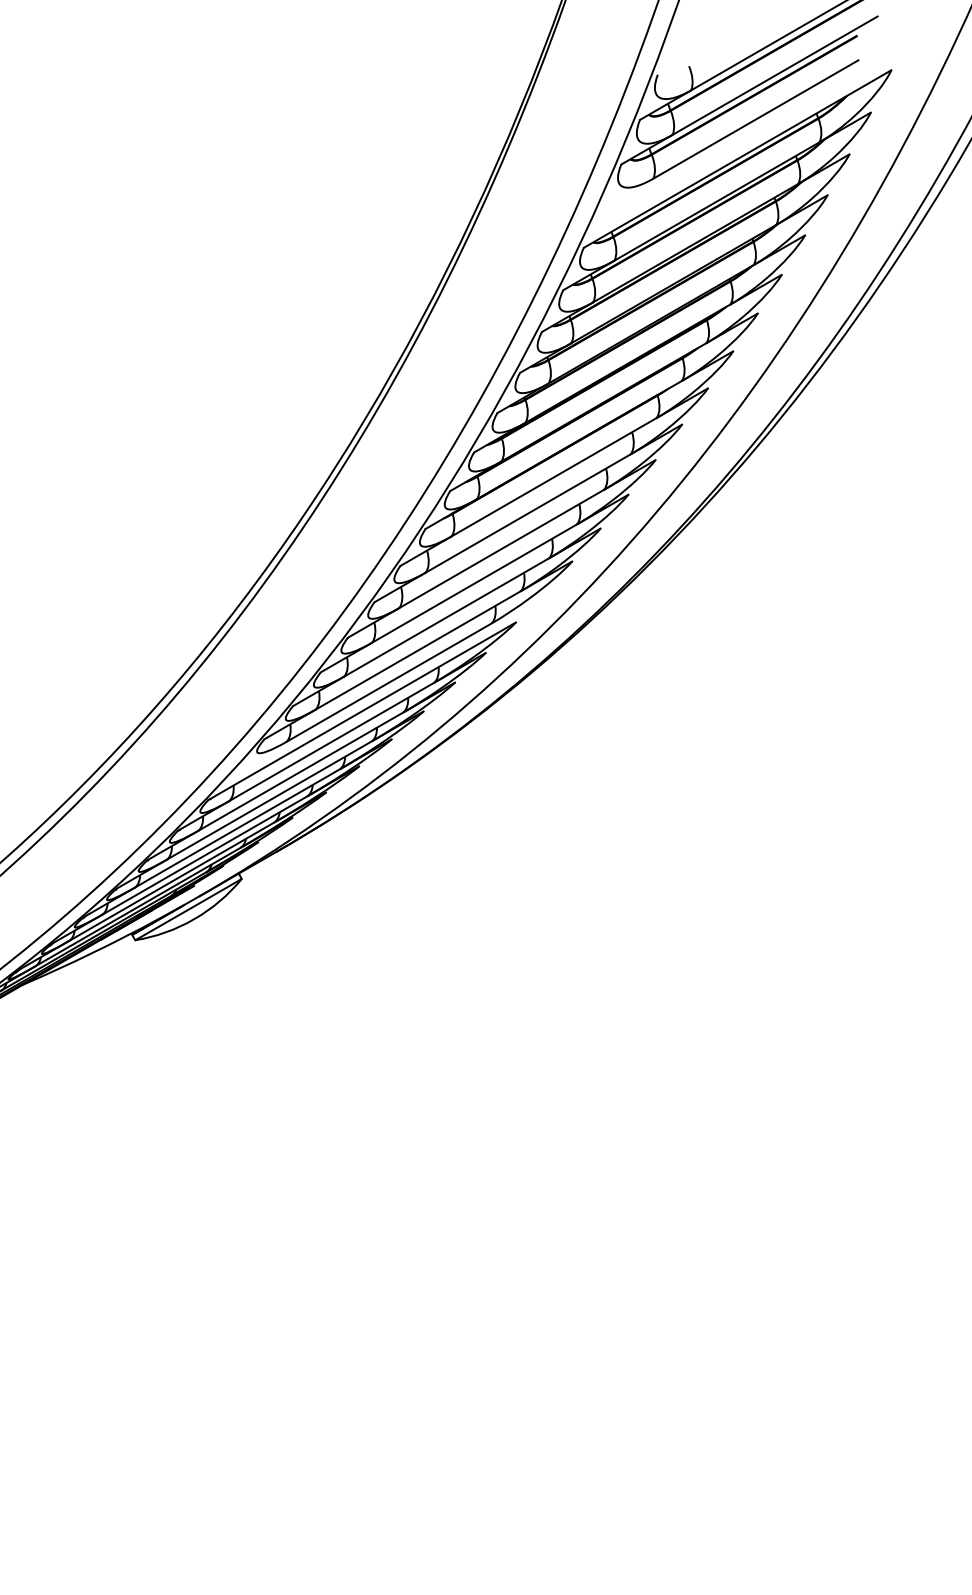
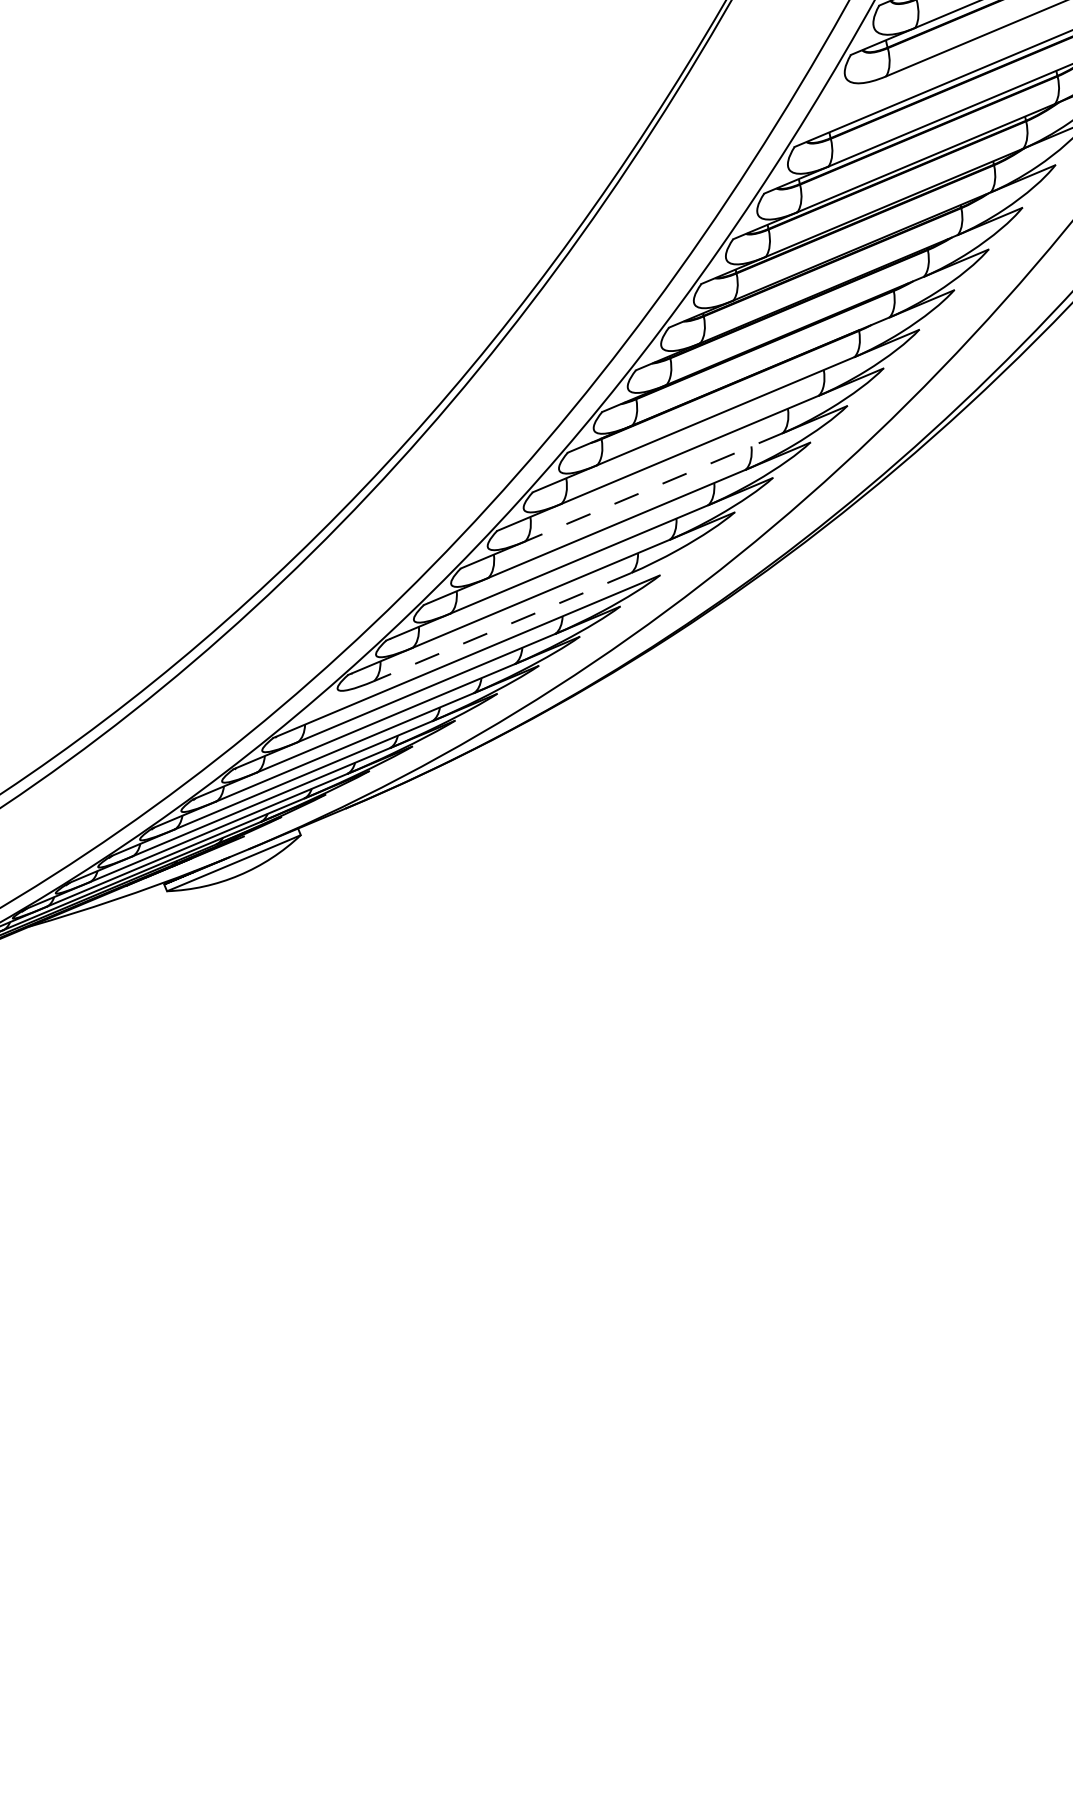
line: (501, 549) -> (653, 487), solid -> dashed
line: (388, 682) -> (501, 626), solid -> dashed

